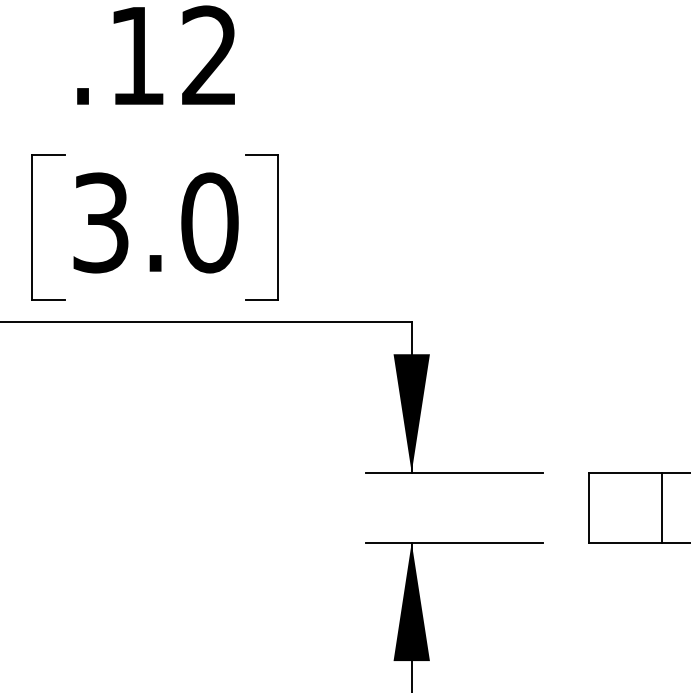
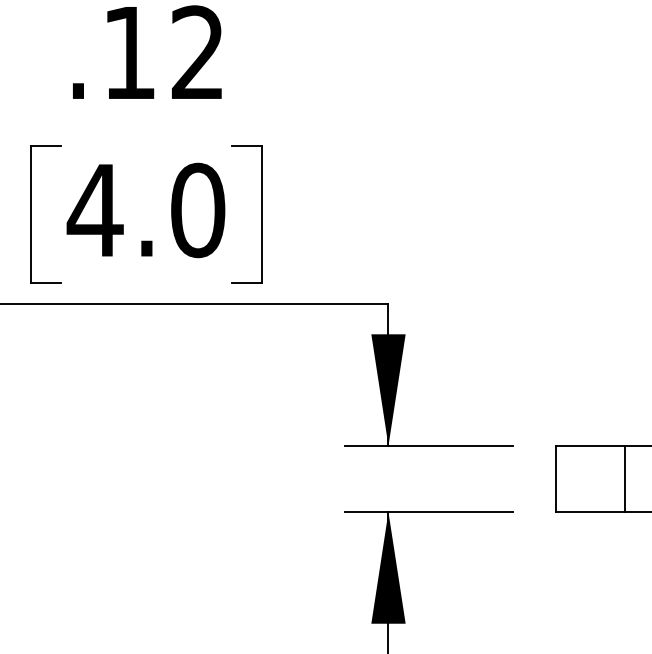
text: (100, 222) -> (94, 210), 3.0 -> 4.0

